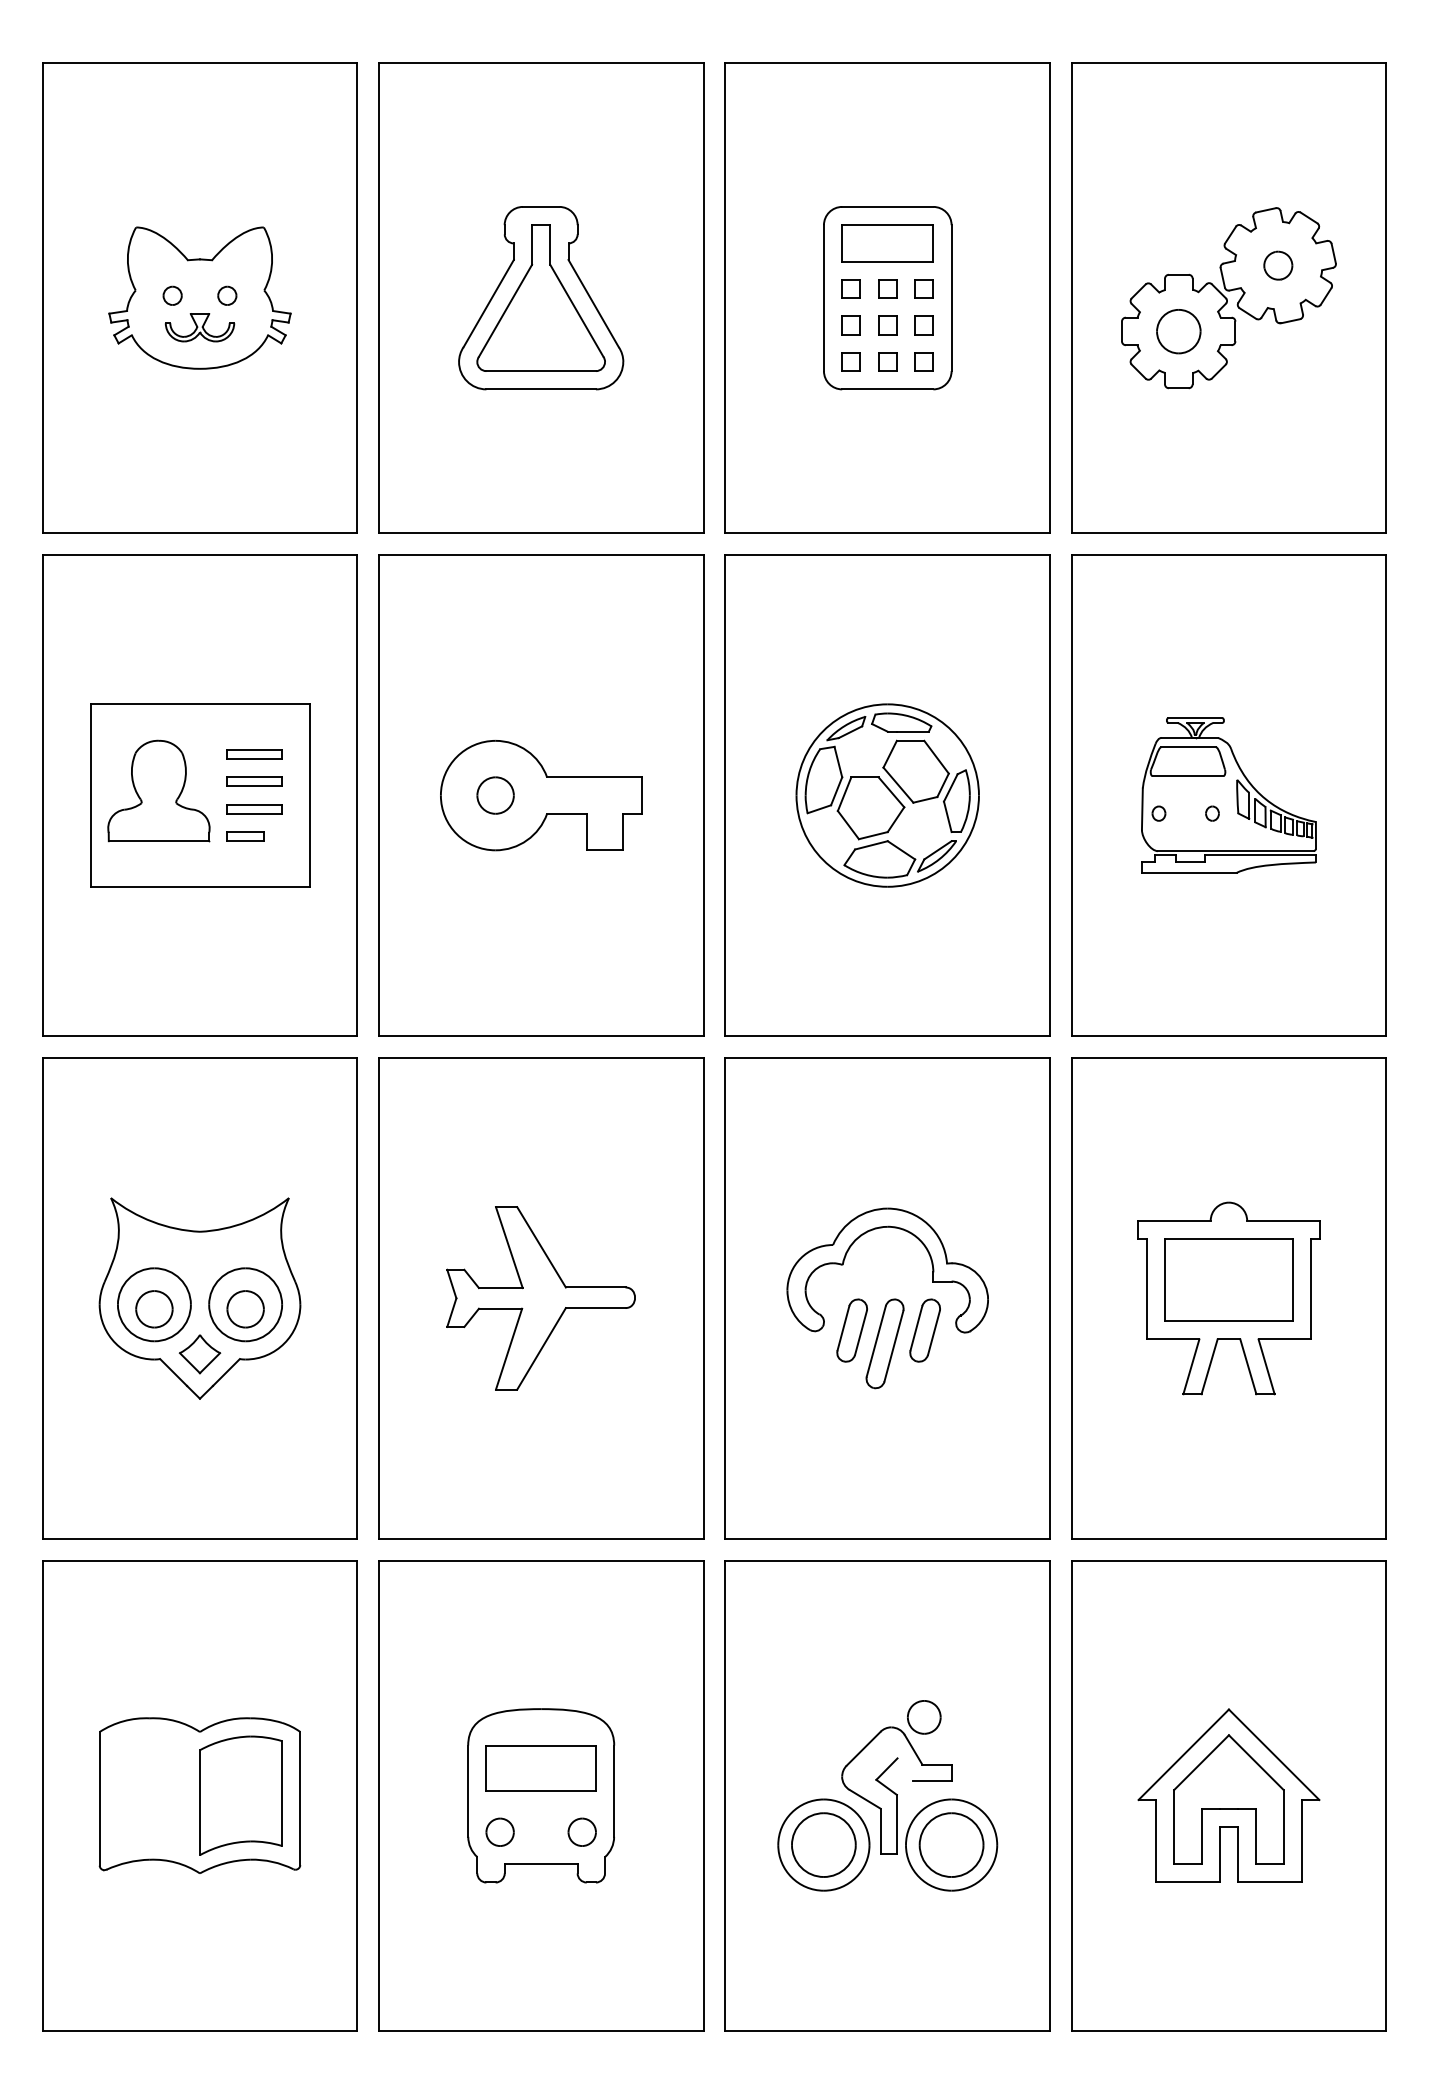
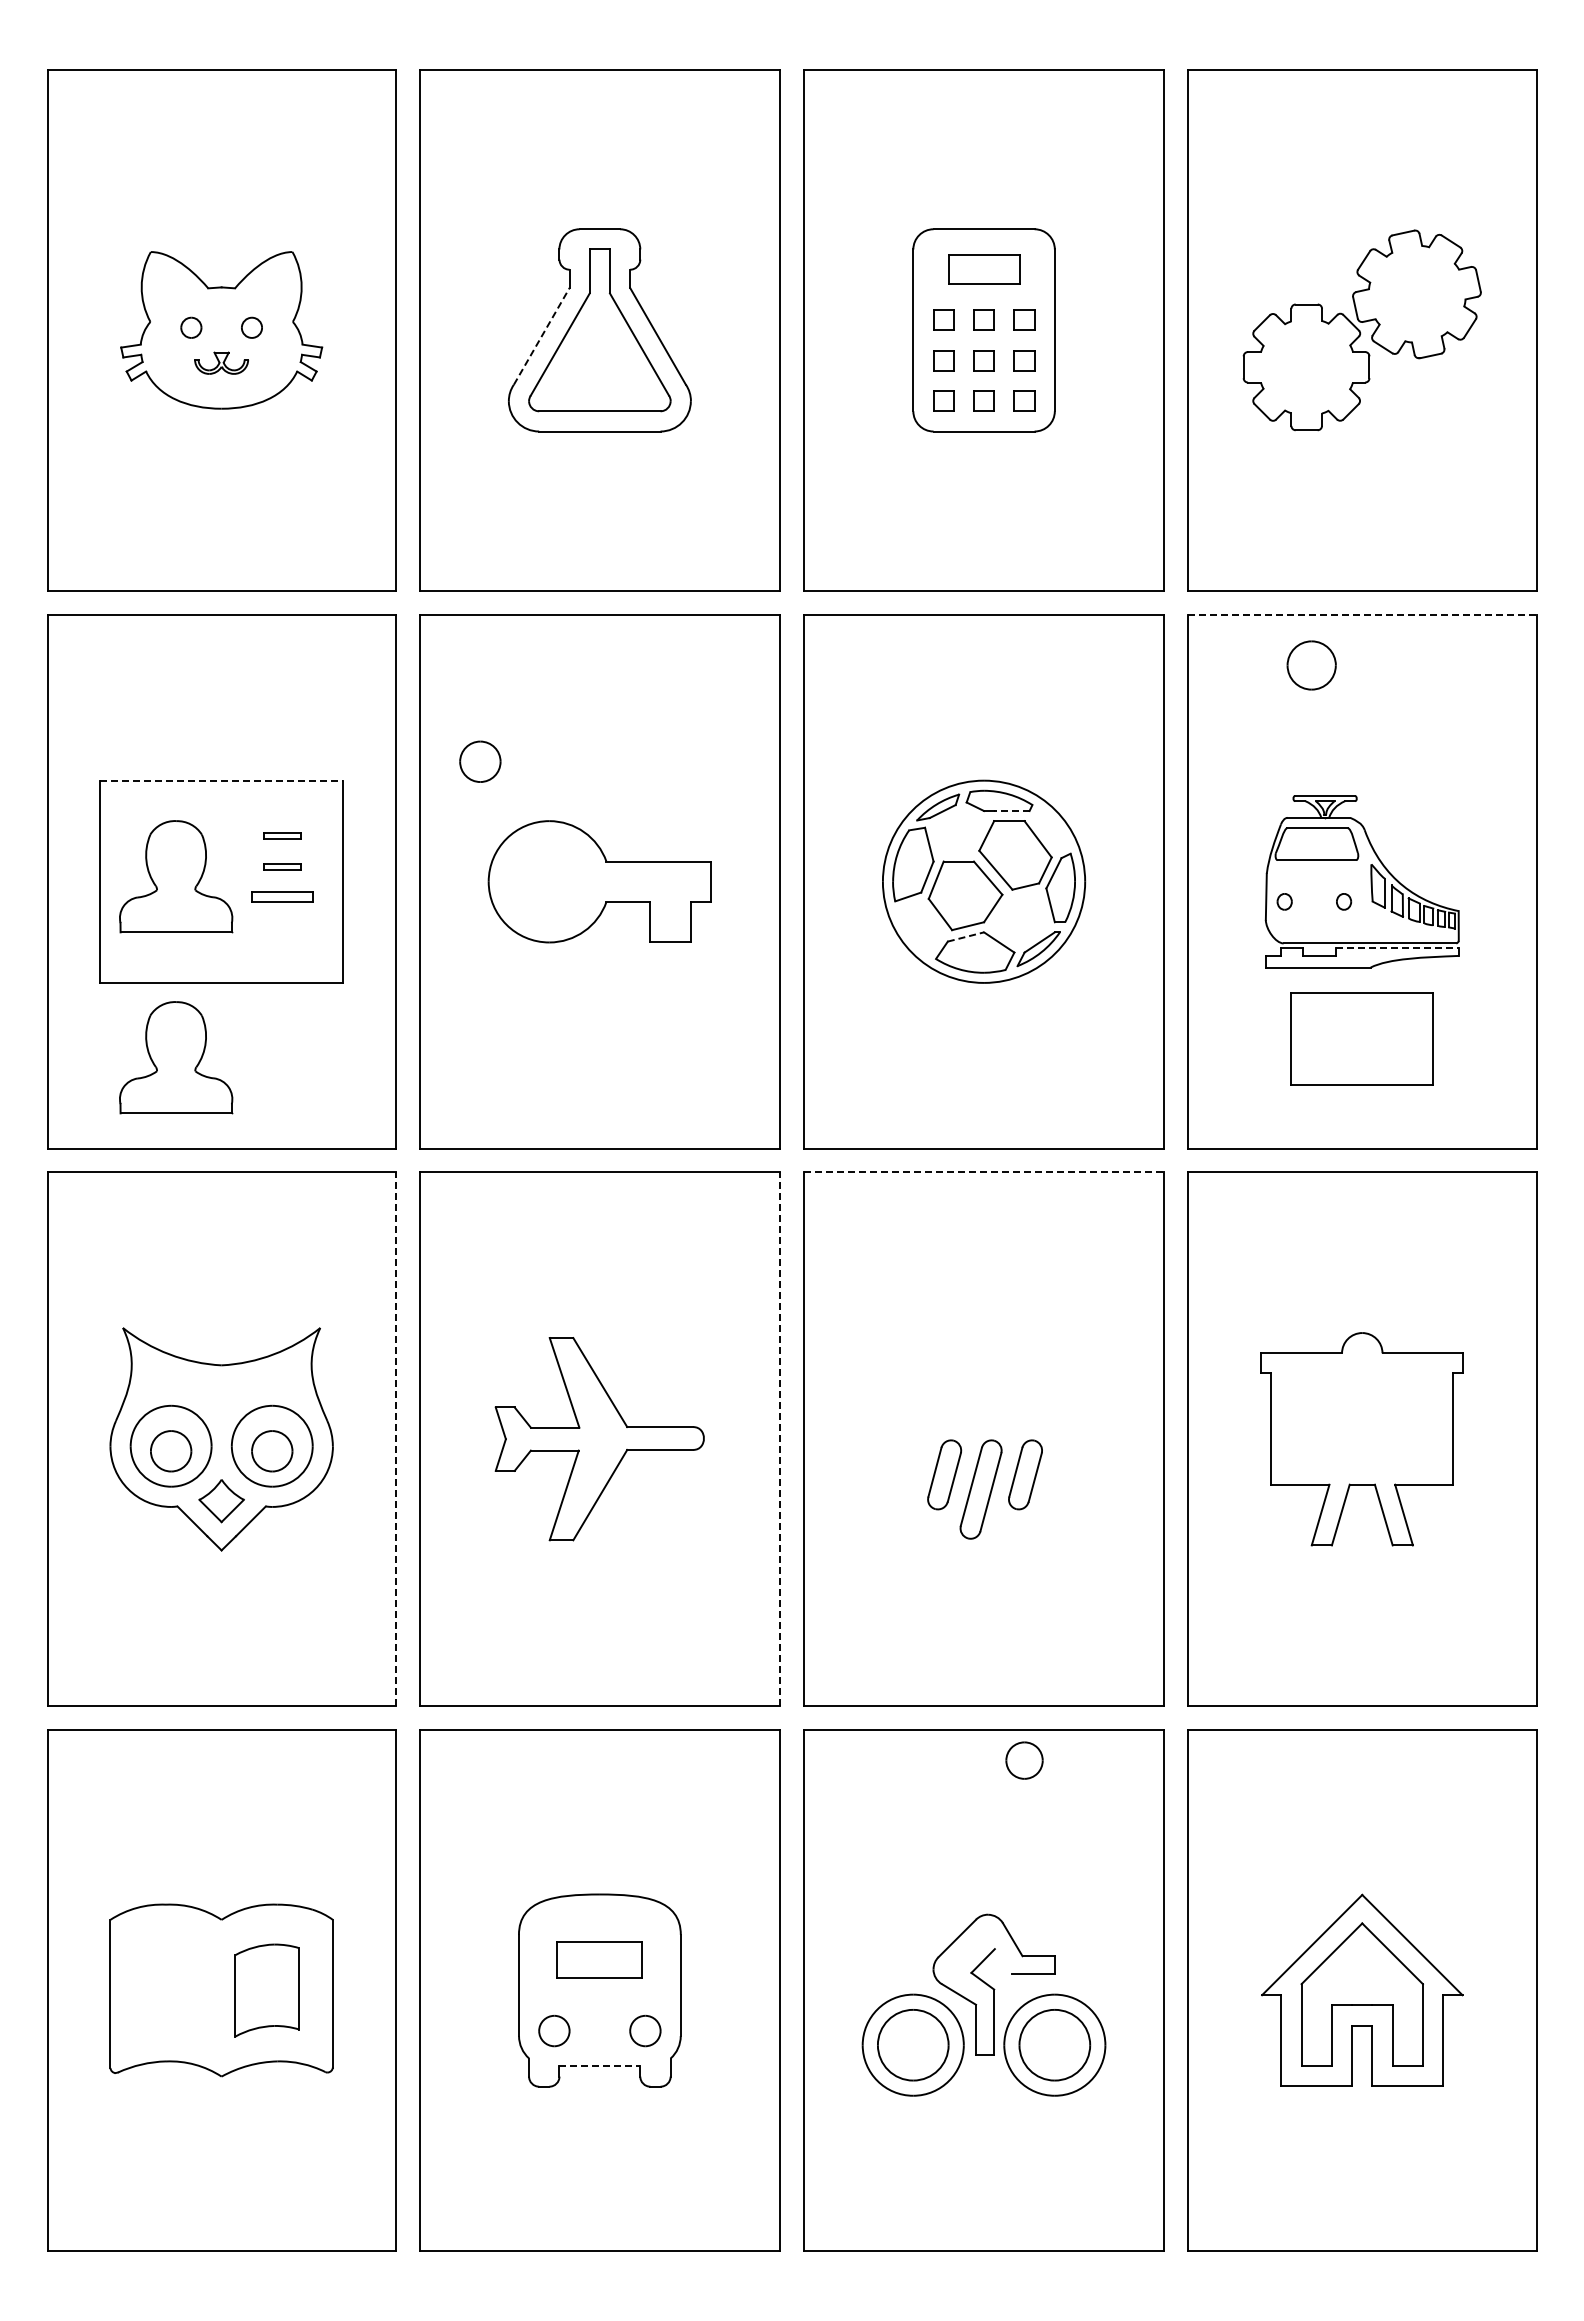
part: (888, 243) -> (984, 269), size x0.7
part: (1277, 265) -> (1416, 294), removed
line: (488, 303) -> (541, 336), solid -> dashed
part: (199, 328) -> (221, 363), size x0.7
part: (1178, 331) -> (1311, 665), moved
line: (1229, 555) -> (1362, 615), solid -> dashed
line: (200, 704) -> (222, 780), solid -> dashed
line: (912, 732) -> (1011, 811), solid -> dashed
part: (254, 753) -> (282, 835), size x0.6
part: (254, 781) -> (282, 866), size x0.6
part: (495, 795) -> (480, 761), moved
part: (244, 835) -> (271, 926), removed
line: (871, 844) -> (965, 936), solid -> dashed
line: (1260, 854) -> (1397, 947), solid -> dashed
part: (159, 954) -> (176, 1057), added
line: (888, 1057) -> (984, 1172), solid -> dashed
part: (882, 1228) -> (978, 1361), removed
part: (1228, 1279) -> (1361, 1038), moved
line: (356, 1298) -> (395, 1439), solid -> dashed
line: (704, 1298) -> (780, 1439), solid -> dashed
part: (924, 1717) -> (1024, 1760), moved
part: (540, 1767) -> (599, 1959), size x0.7
part: (241, 1795) -> (267, 1990), size x0.7
line: (541, 1864) -> (600, 2066), solid -> dashed

